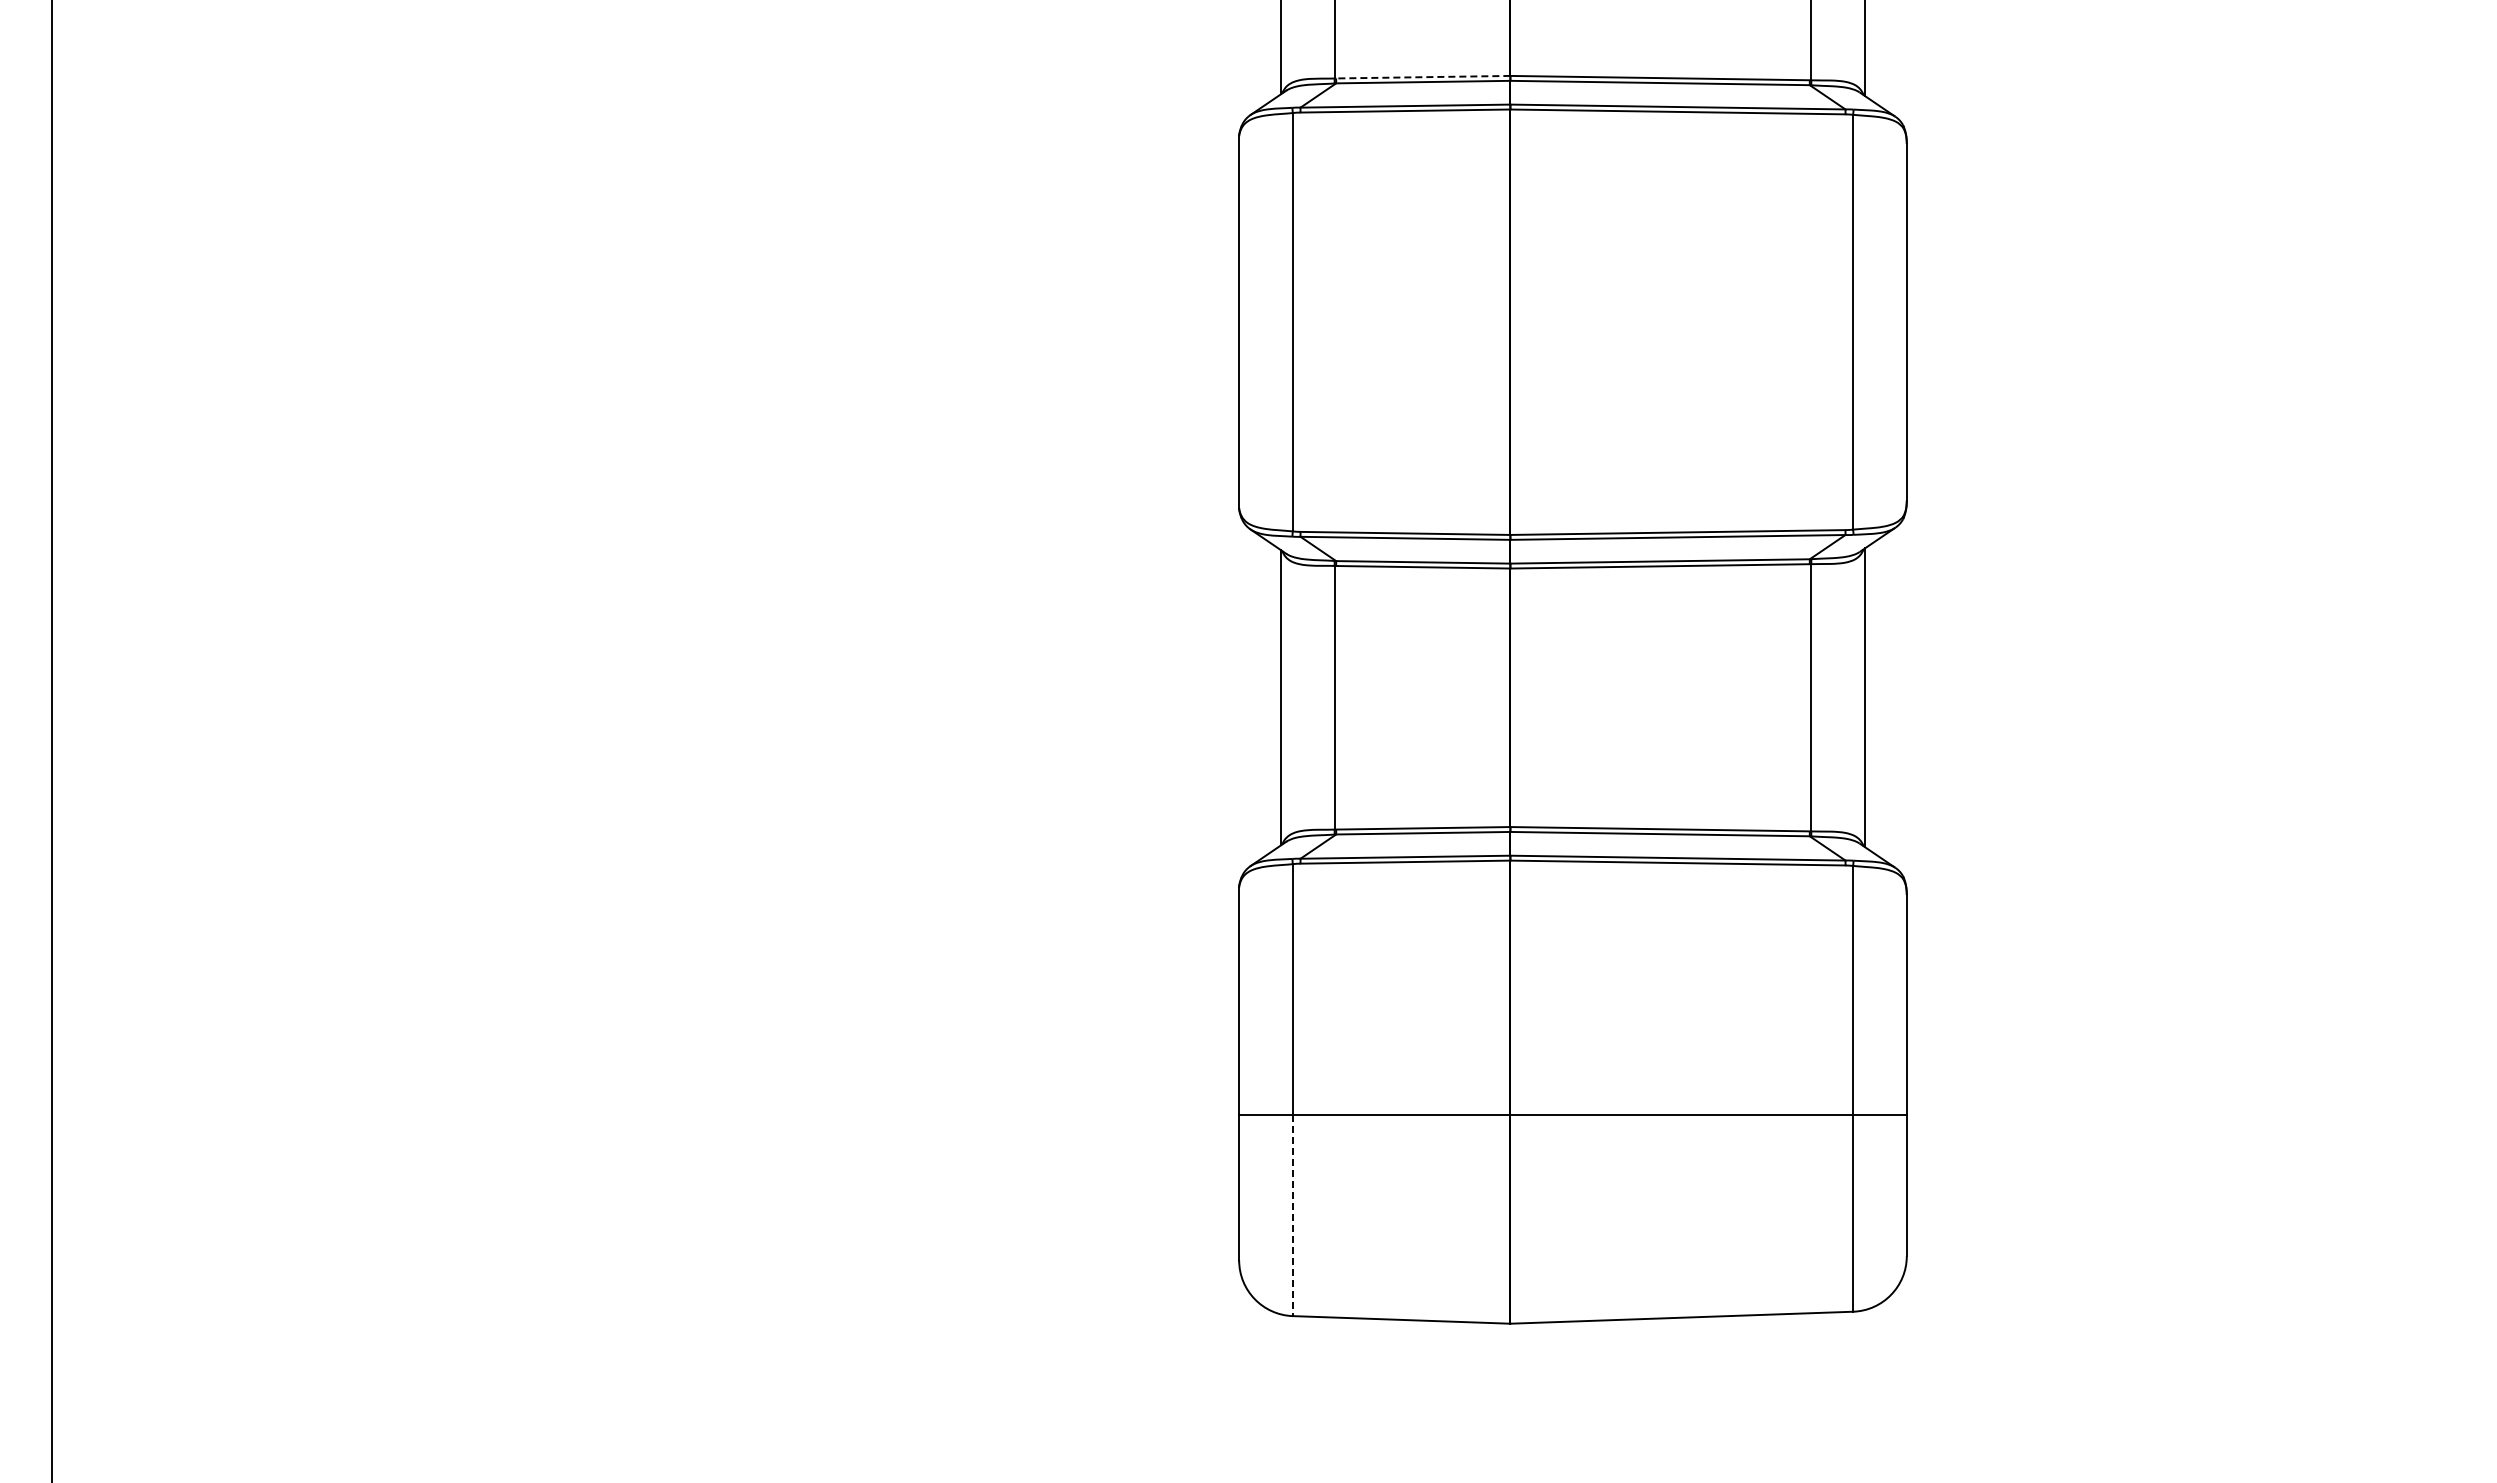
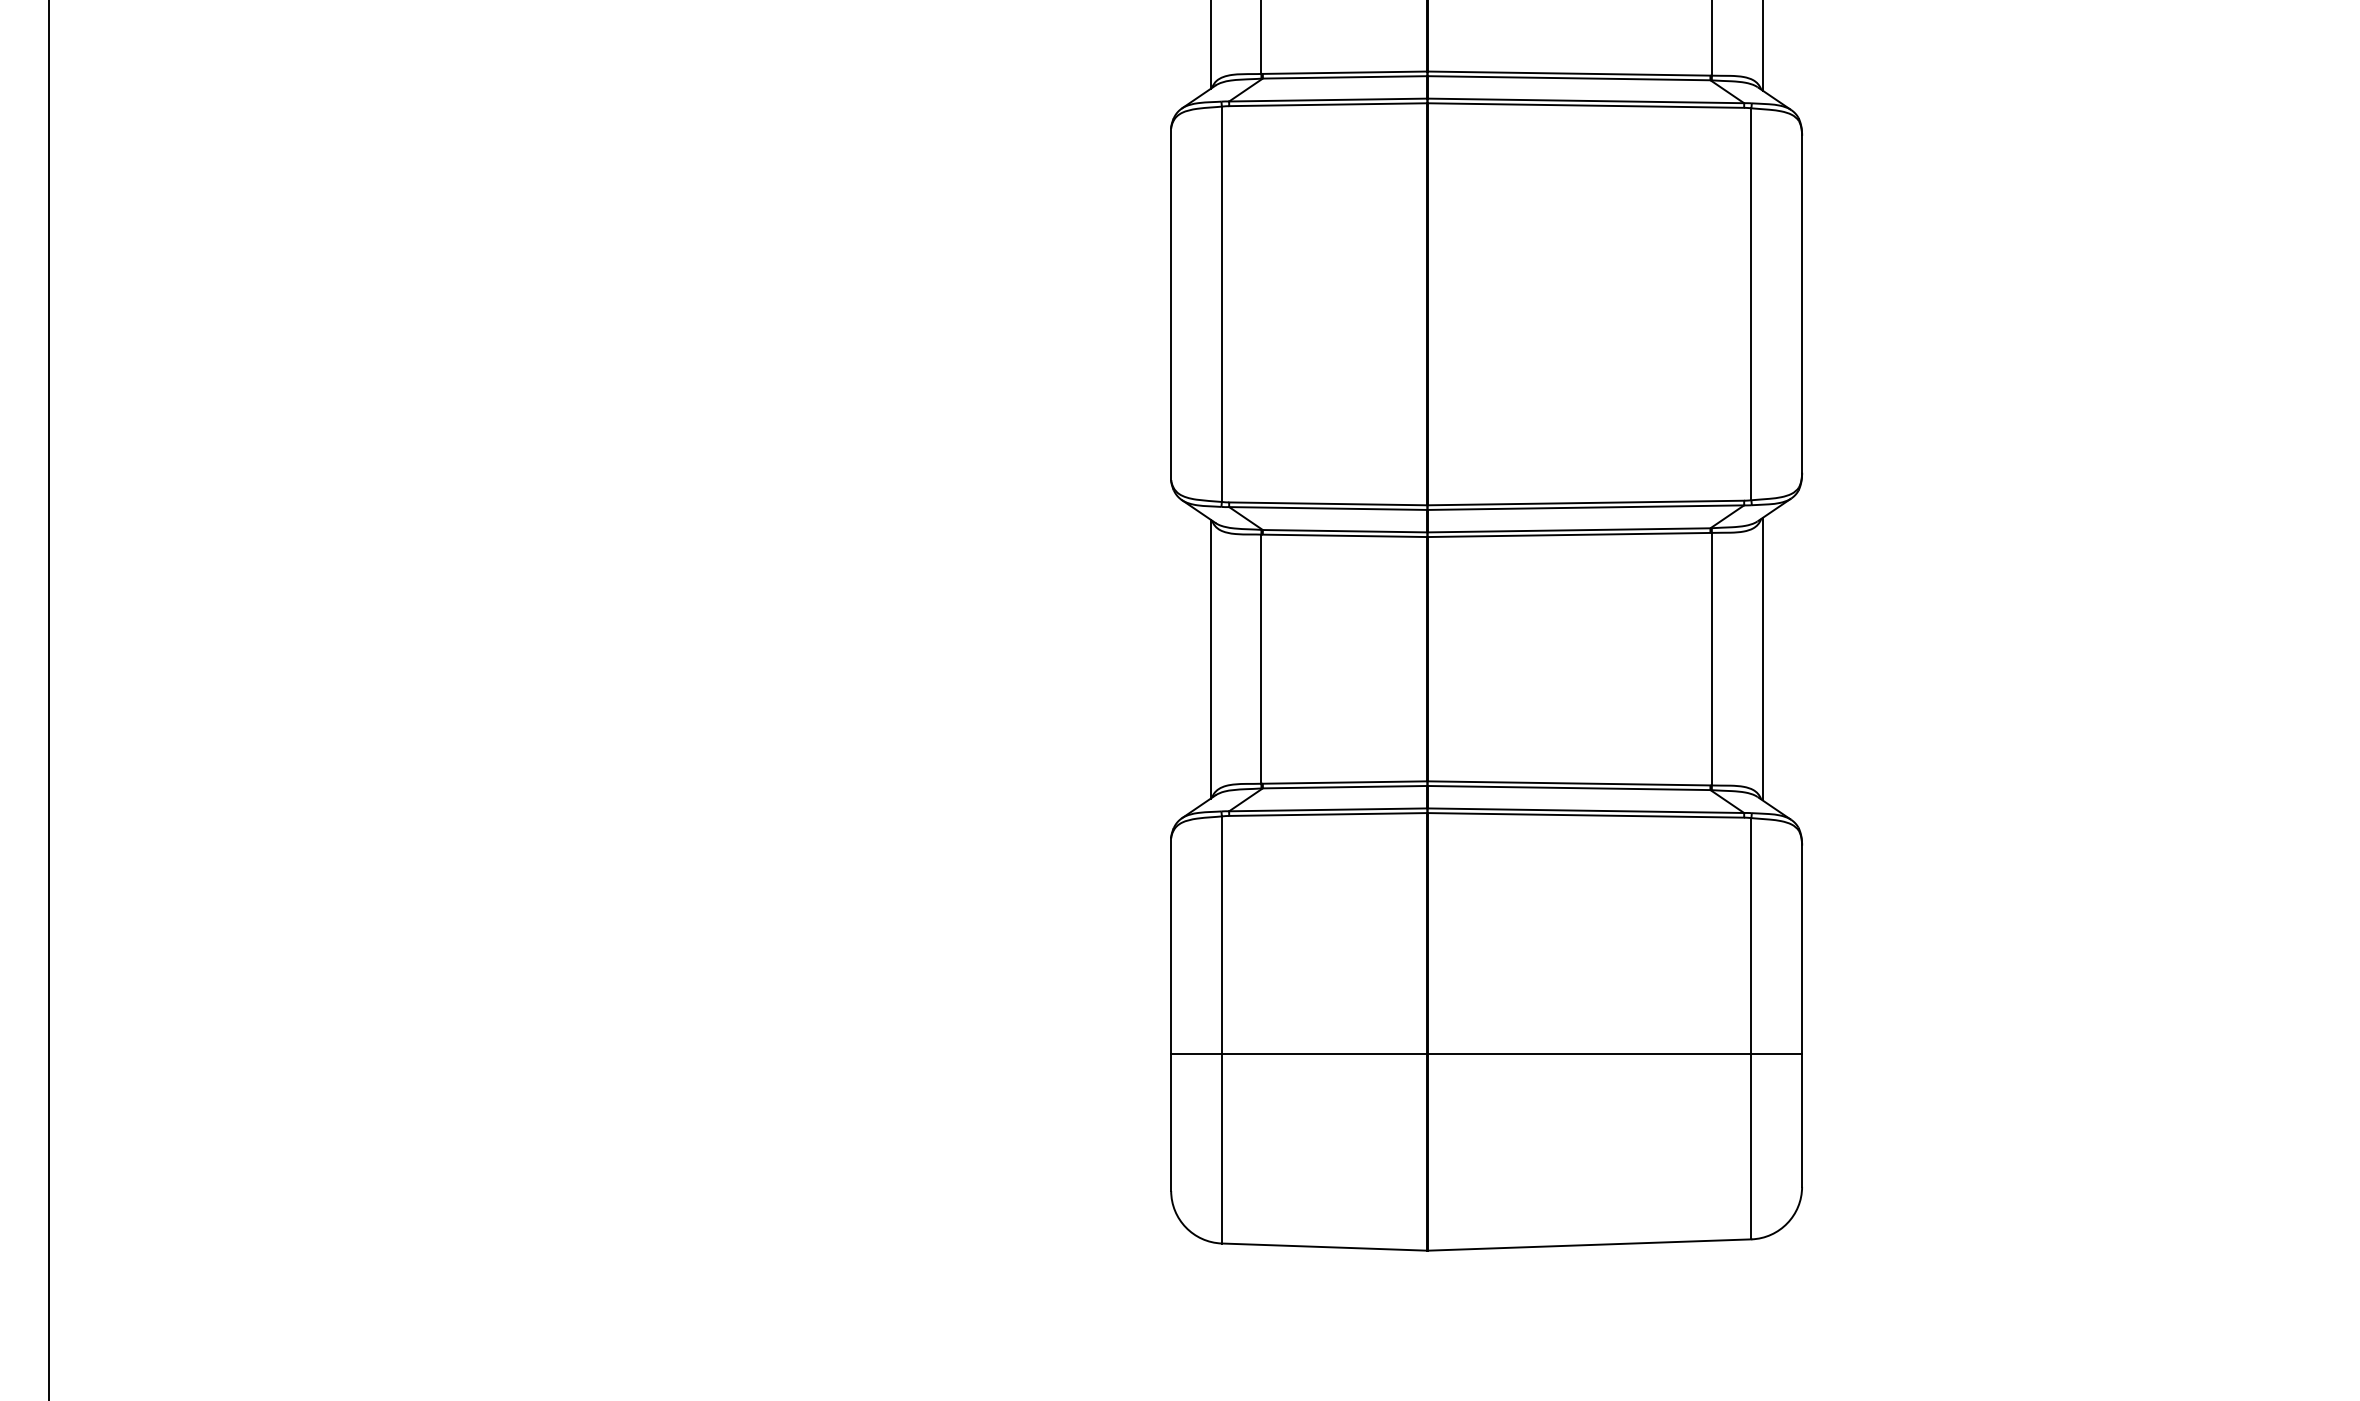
line: (1422, 77) -> (1344, 73), dashed -> solid
line: (1292, 1215) -> (1221, 1148), dashed -> solid

